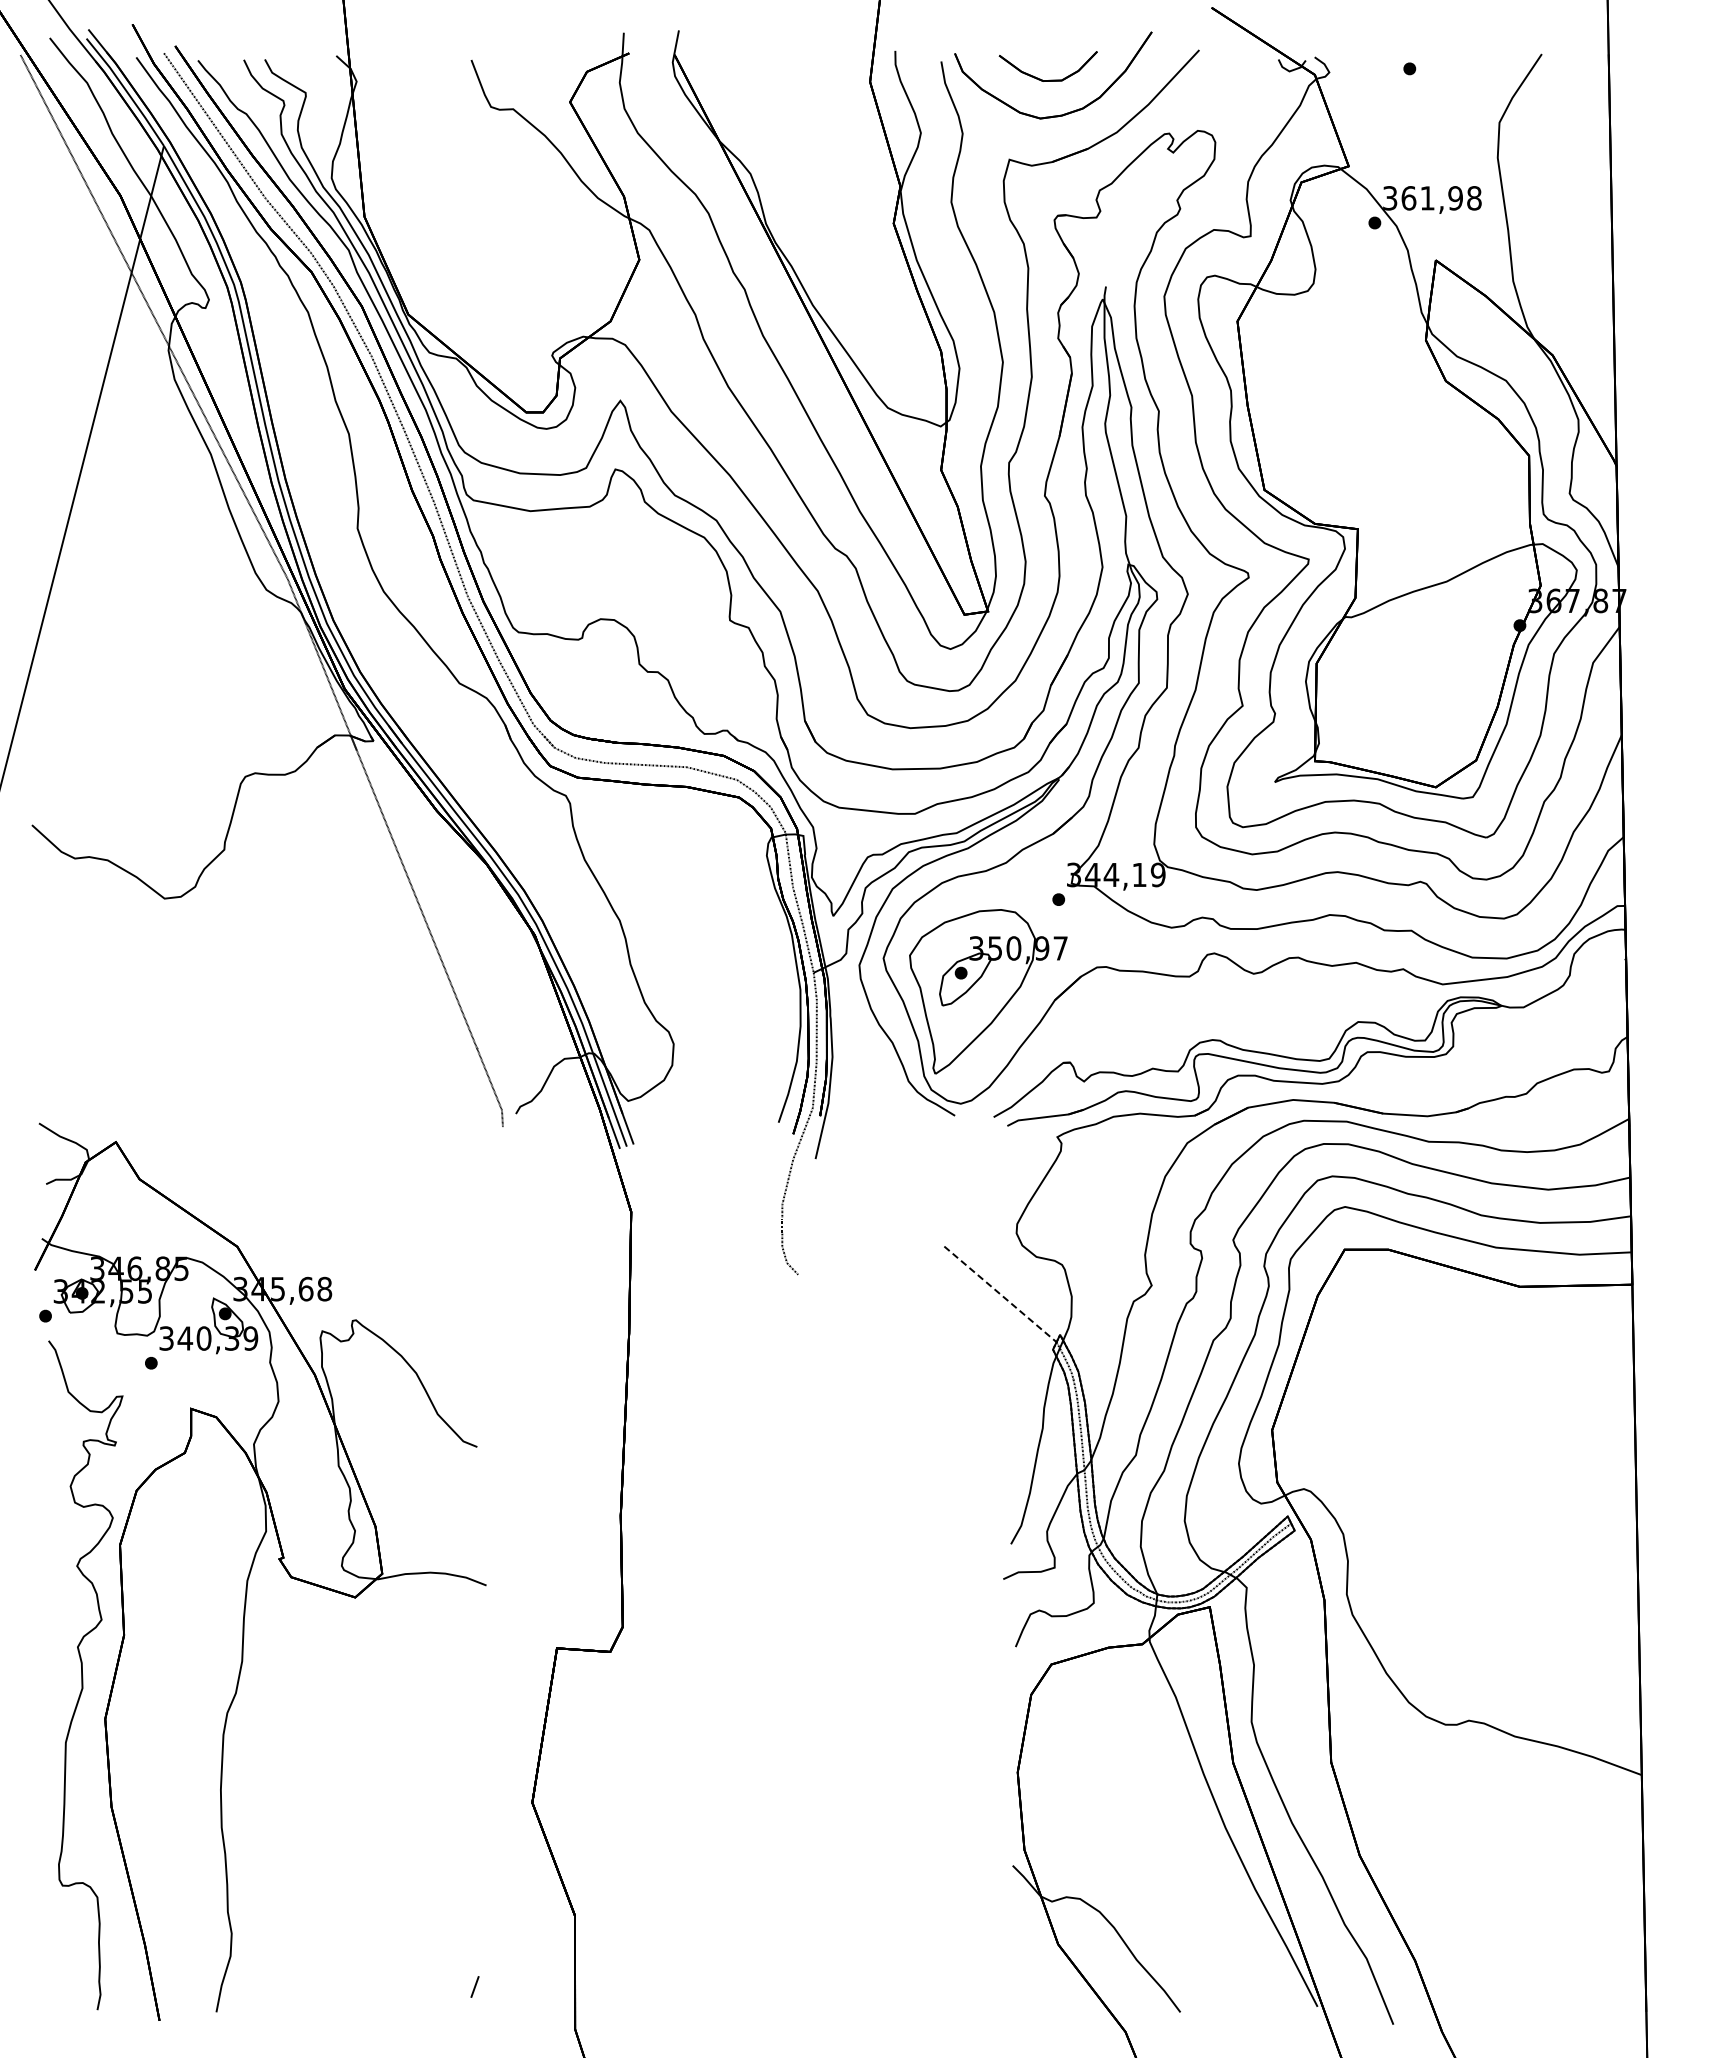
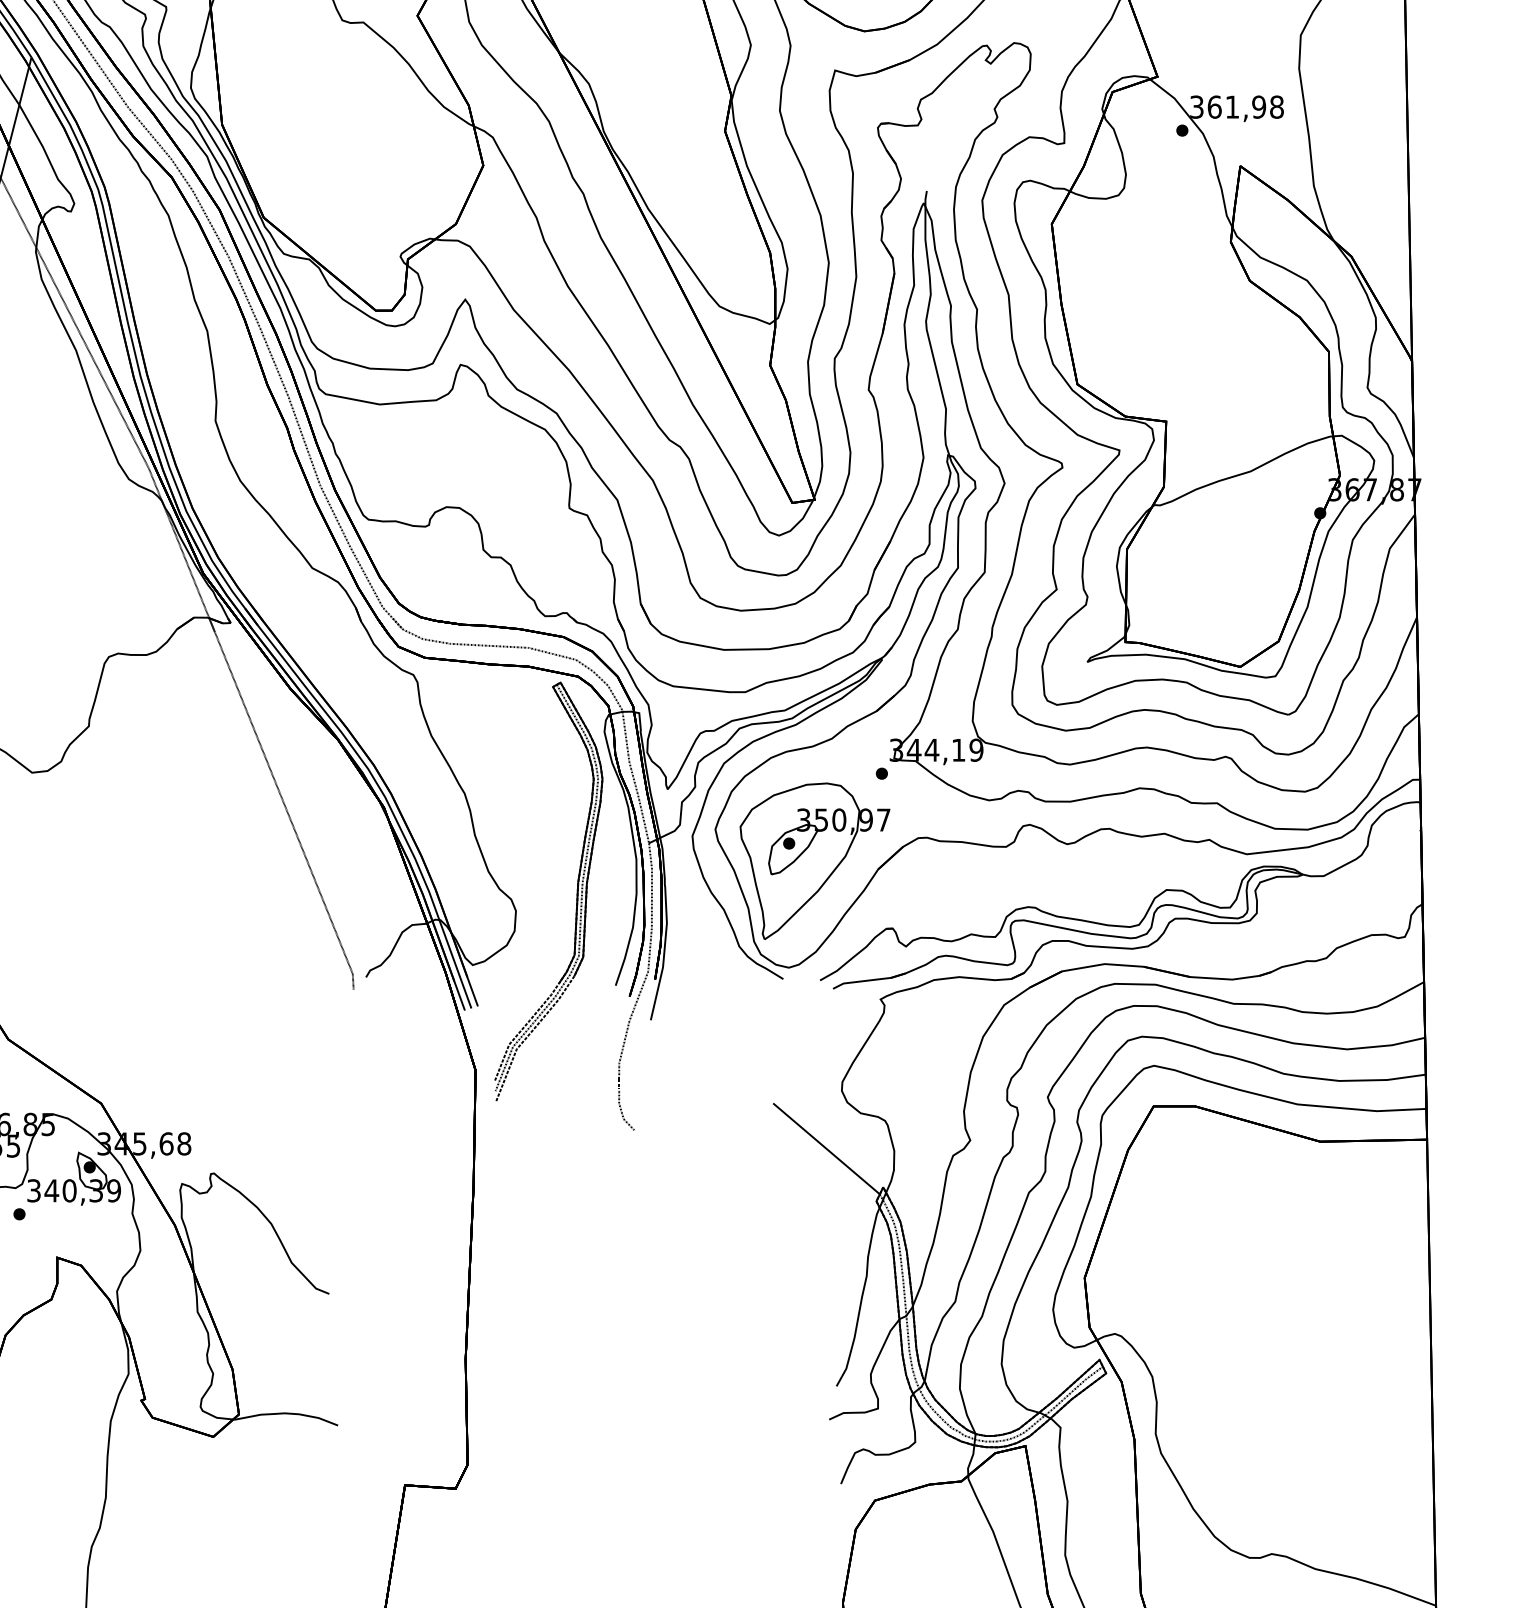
part: (737, 1023) -> (576, 891), added
line: (1000, 1294) -> (826, 1148), dashed -> solid

